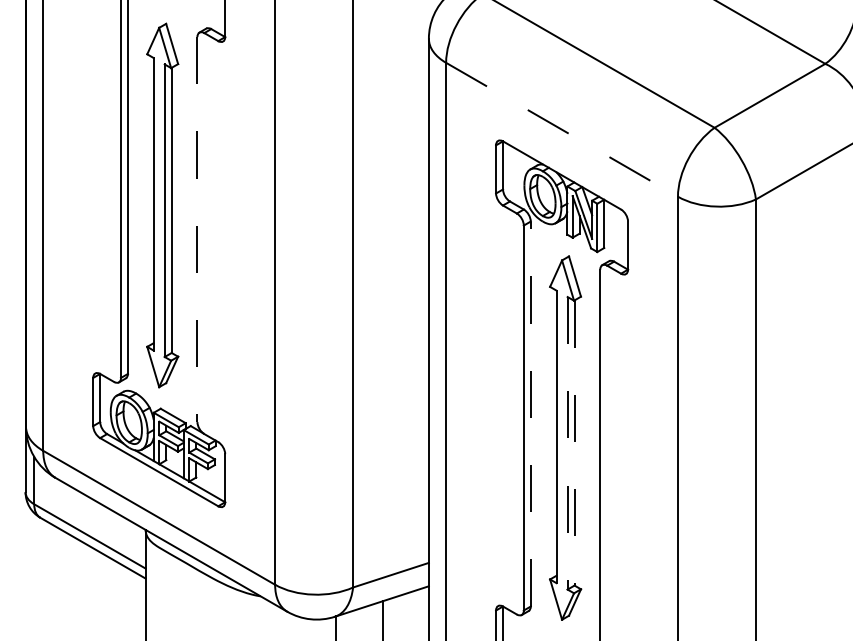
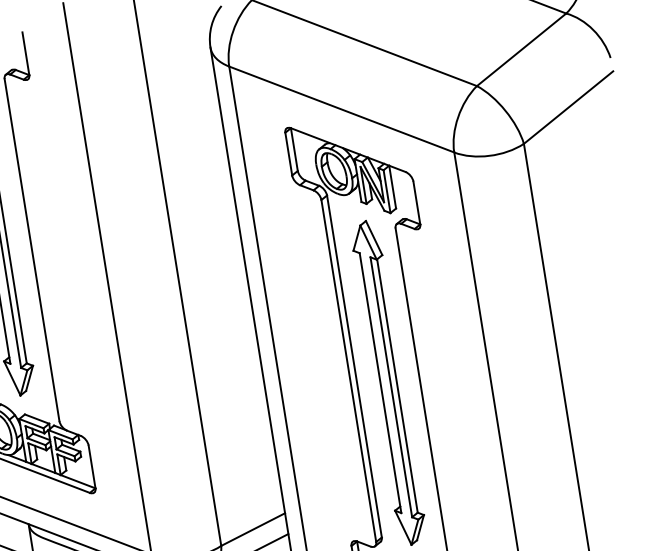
line: (562, 129) -> (342, 109), dashed -> solid
line: (197, 230) -> (32, 250), dashed -> solid
line: (530, 413) -> (354, 366), dashed -> solid
line: (567, 443) -> (391, 387), dashed -> solid
line: (574, 443) -> (397, 386), dashed -> solid

